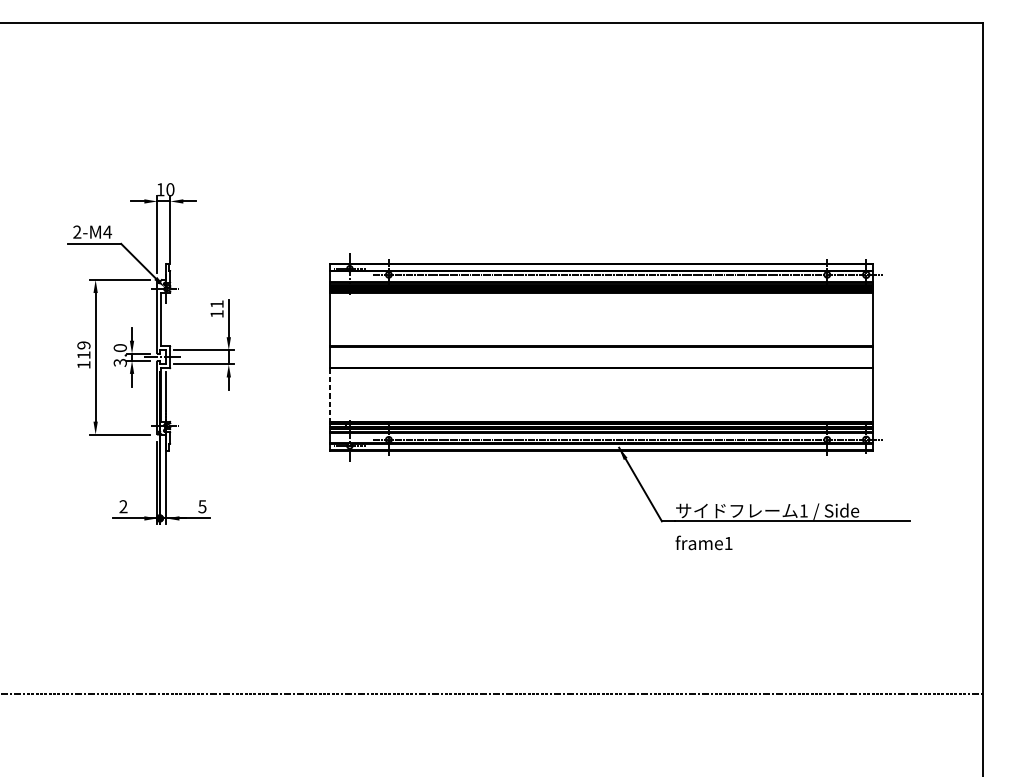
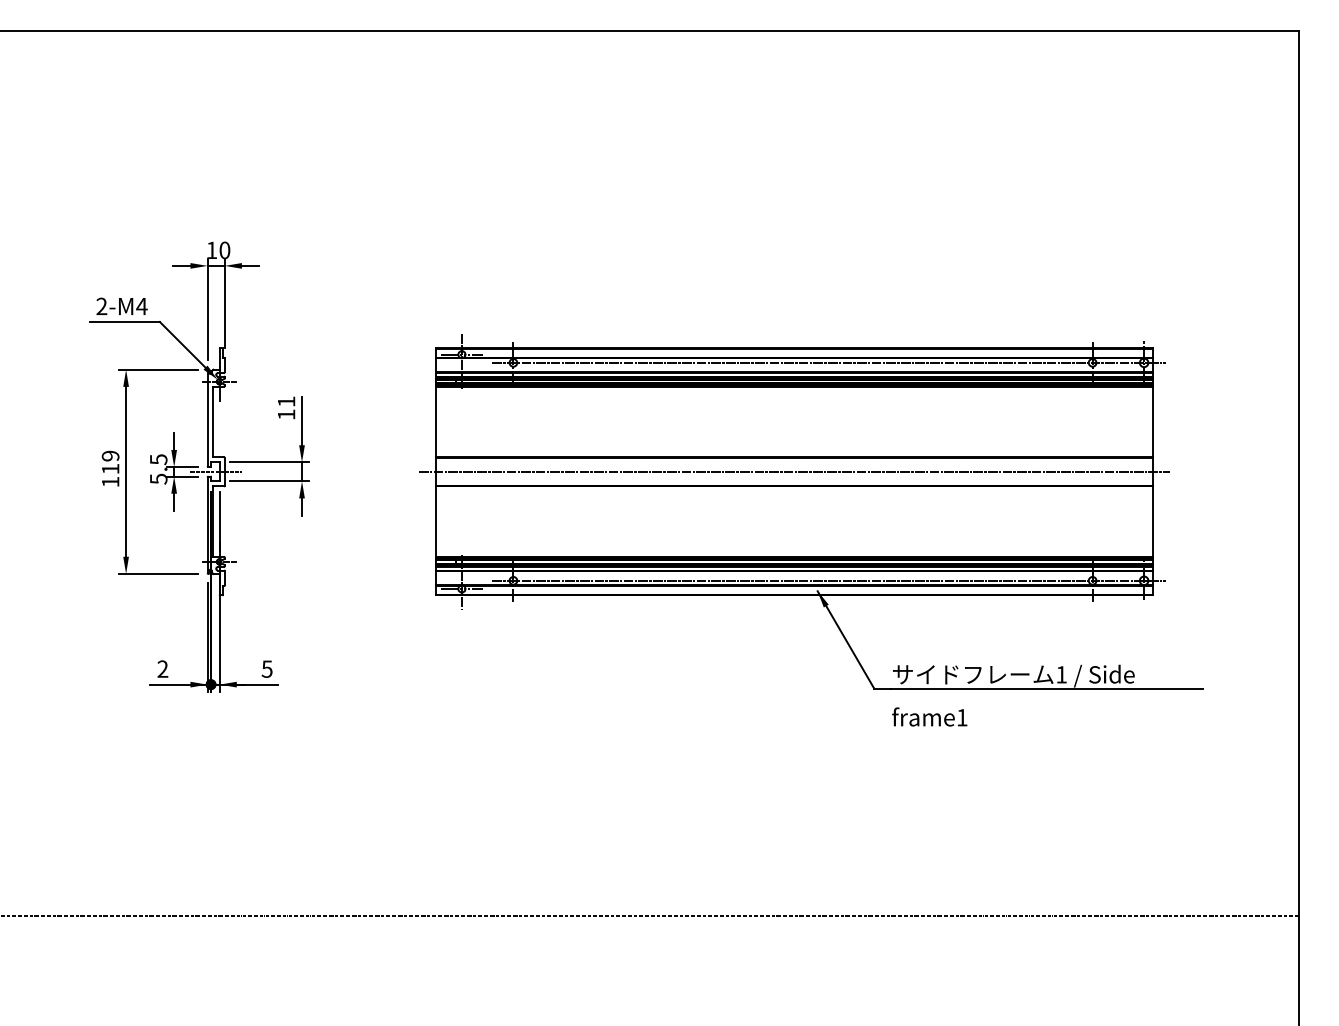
text: (120, 354) -> (158, 468), 3.0 -> 5.5
line: (601, 357) -> (794, 471), added
line: (330, 395) -> (436, 522), dashed -> solid

